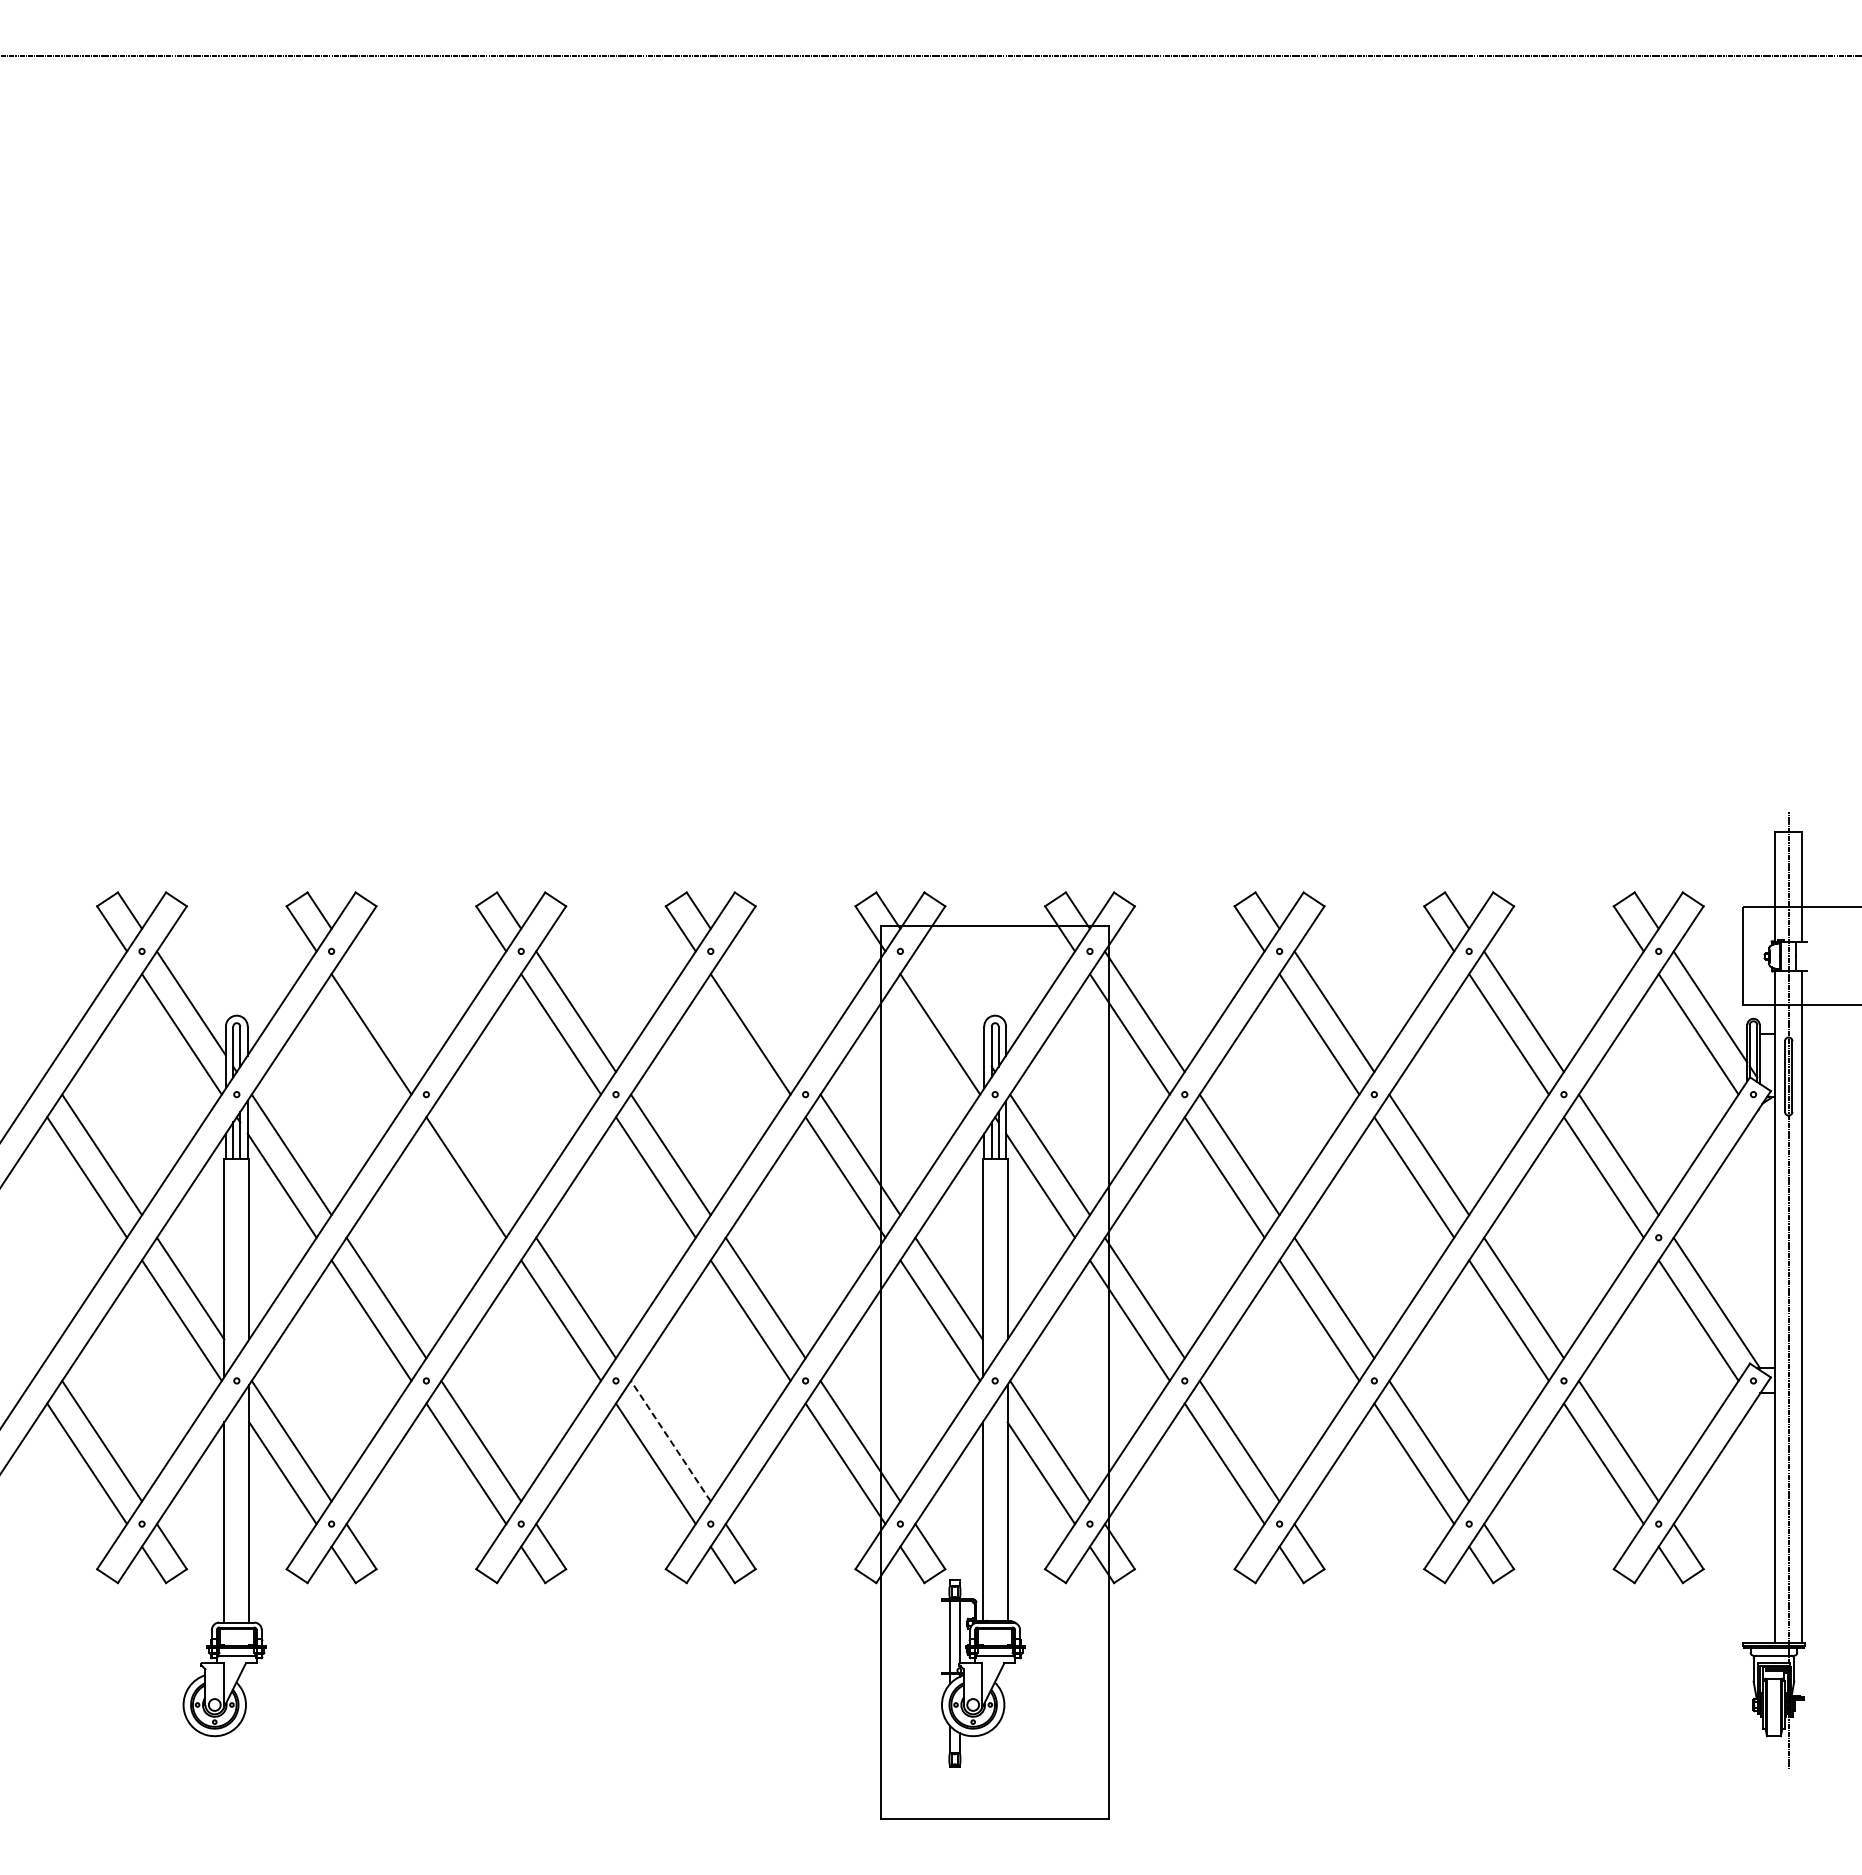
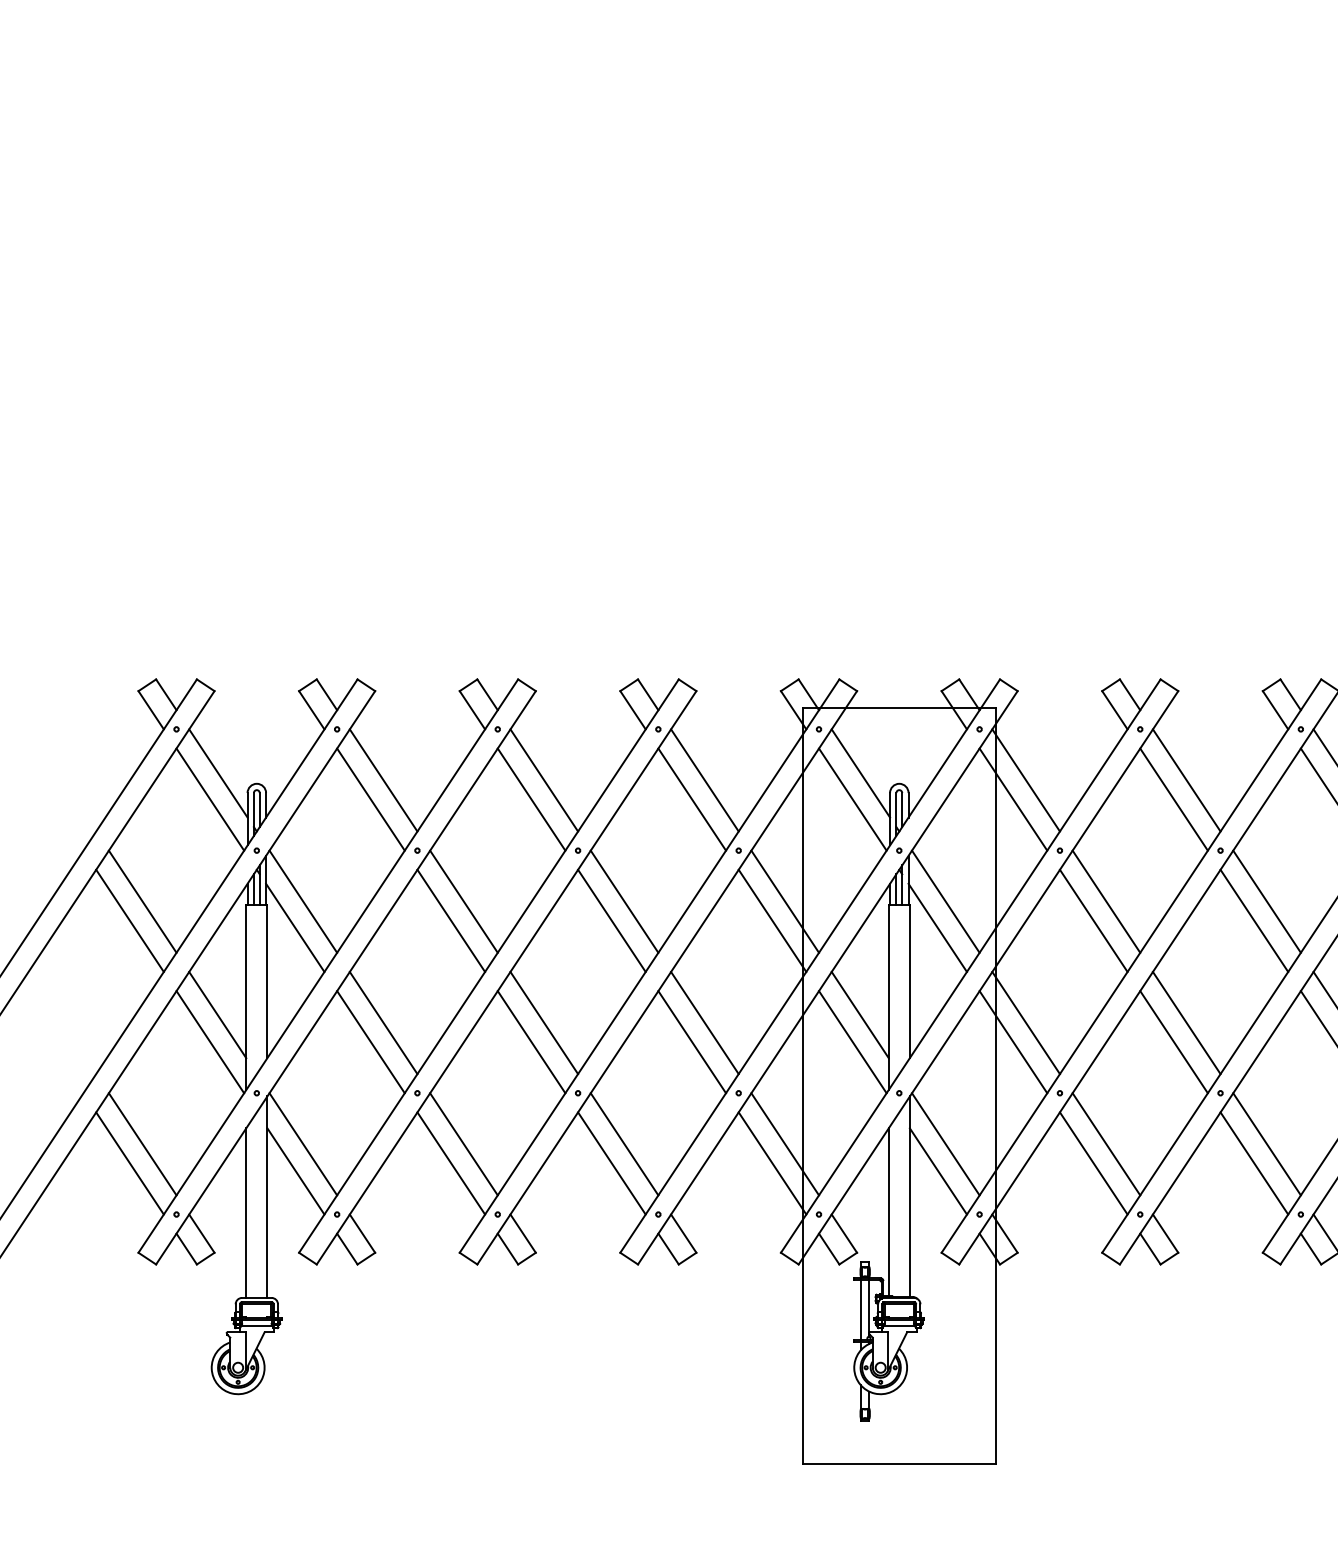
line: (949, 1003) -> (860, 773), added
line: (386, 1011) -> (383, 780), added
line: (765, 1011) -> (704, 780), added
line: (481, 1154) -> (464, 901), added
line: (670, 1440) -> (624, 1143), dashed -> solid

